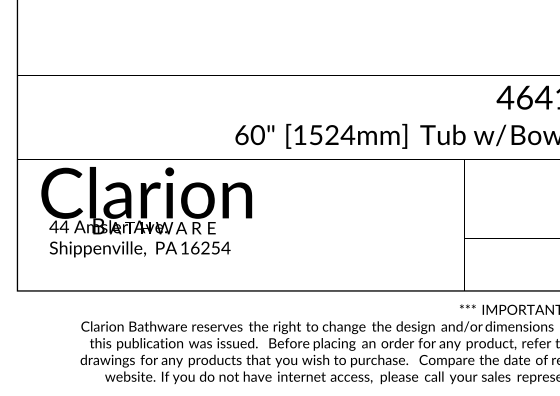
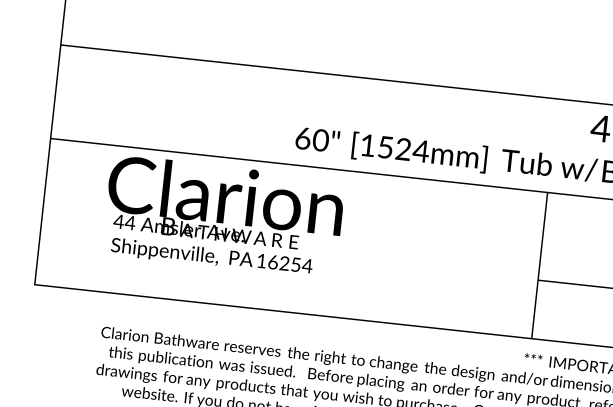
text: (146, 212) -> (223, 216), moved

